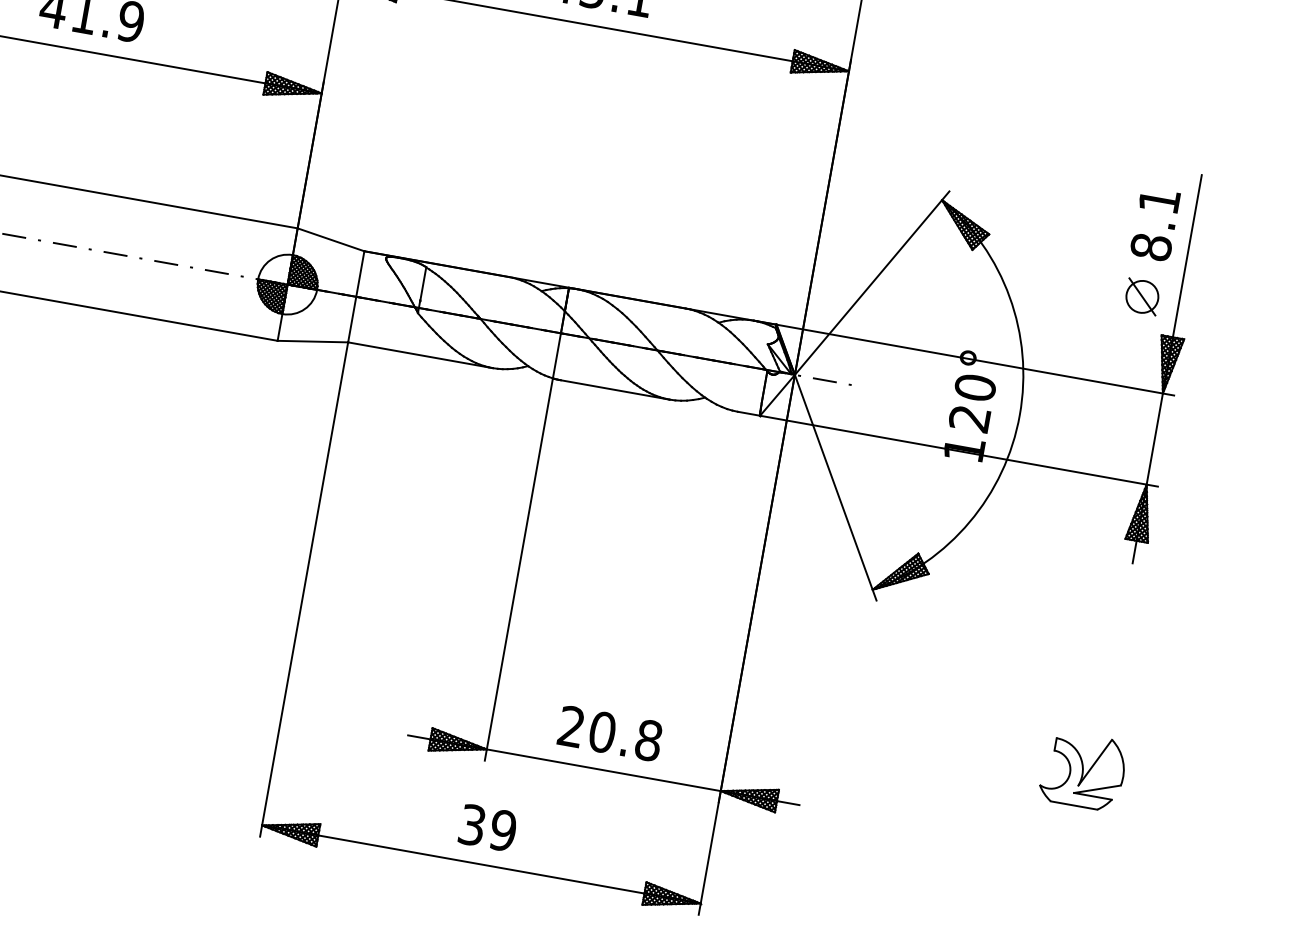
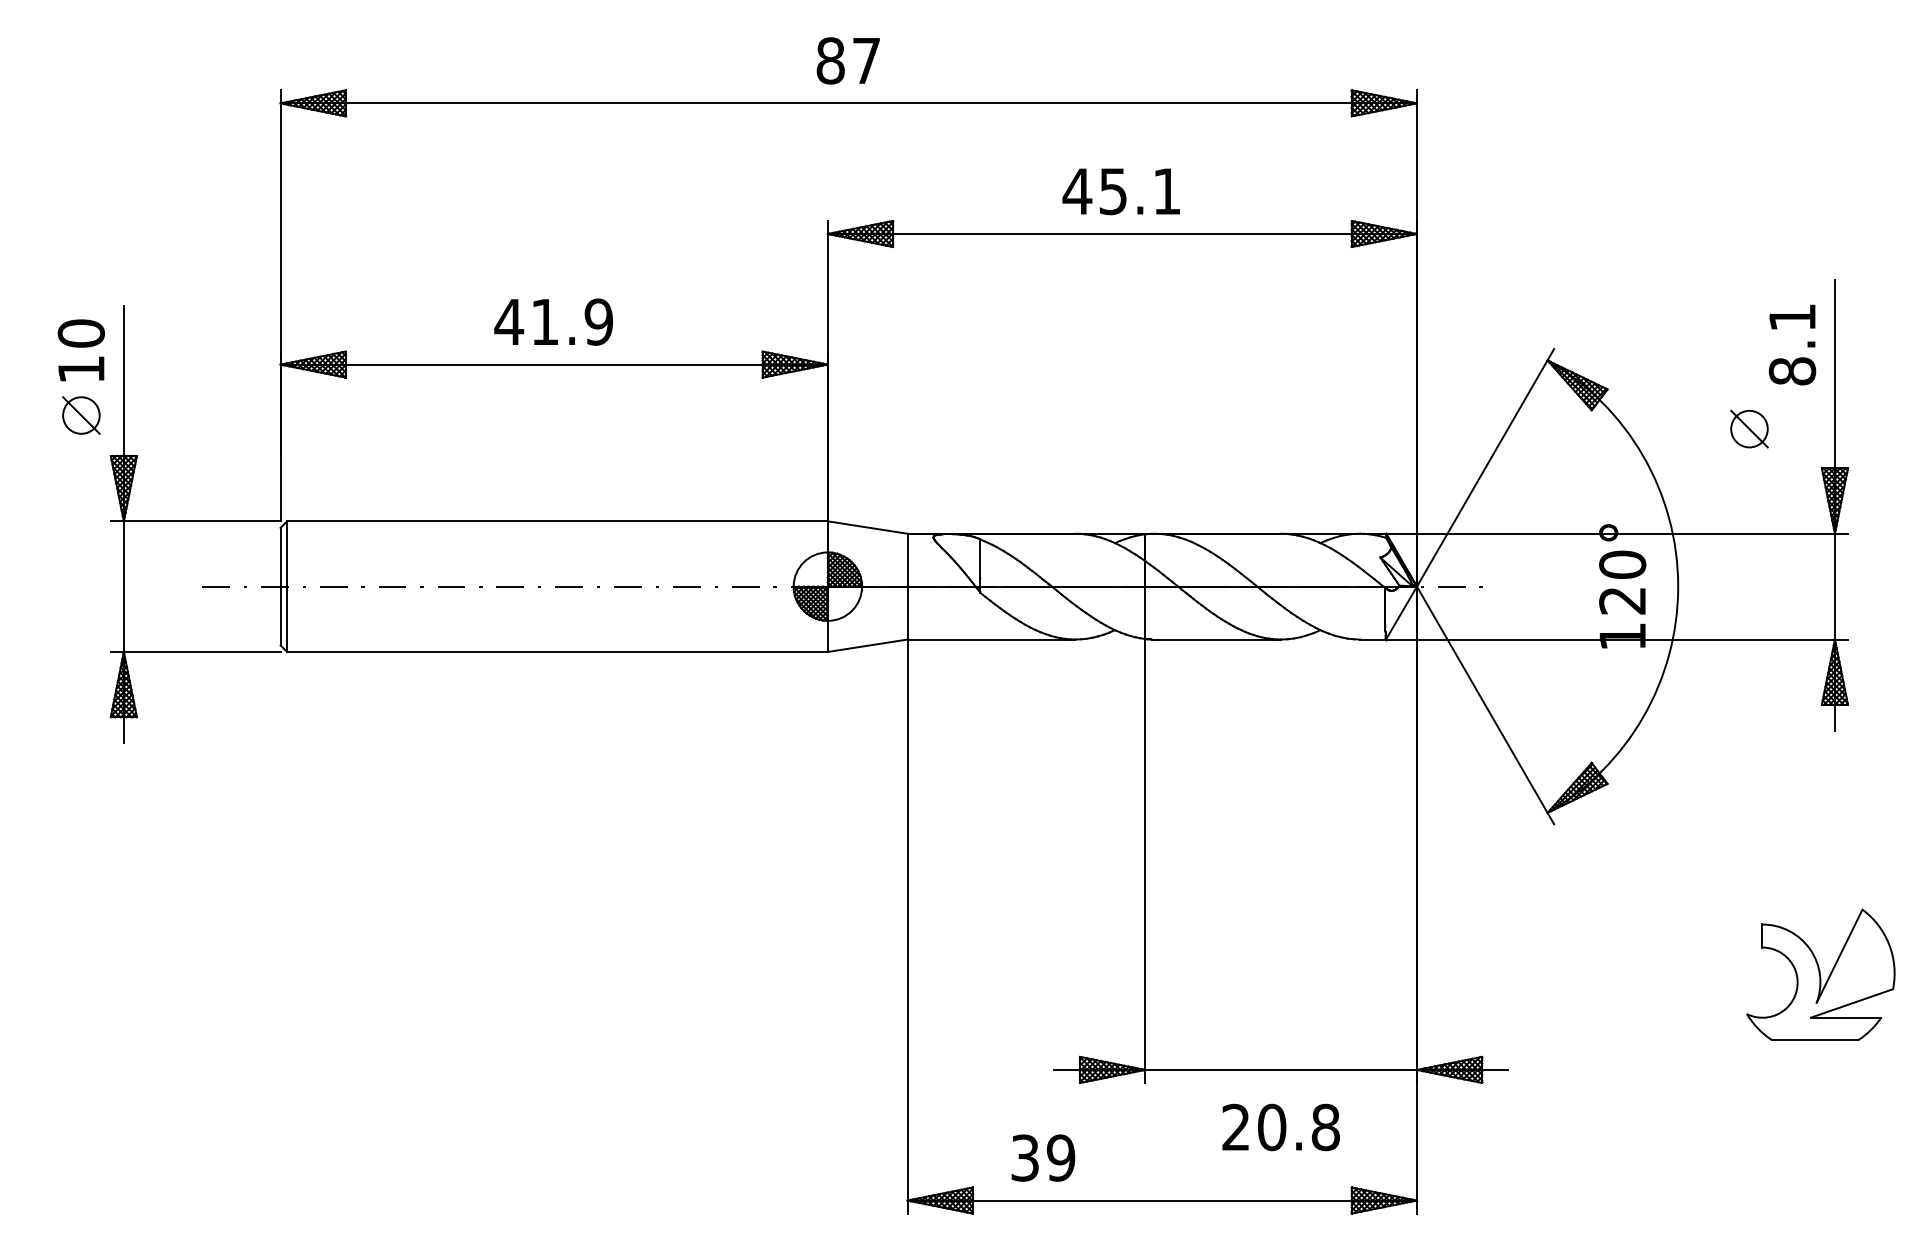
part: (1142, 296) -> (1749, 428), moved
text: (609, 733) -> (1280, 1127), moved
part: (1083, 770) -> (1821, 973), size x1.6
text: (488, 827) -> (1043, 1157), moved

